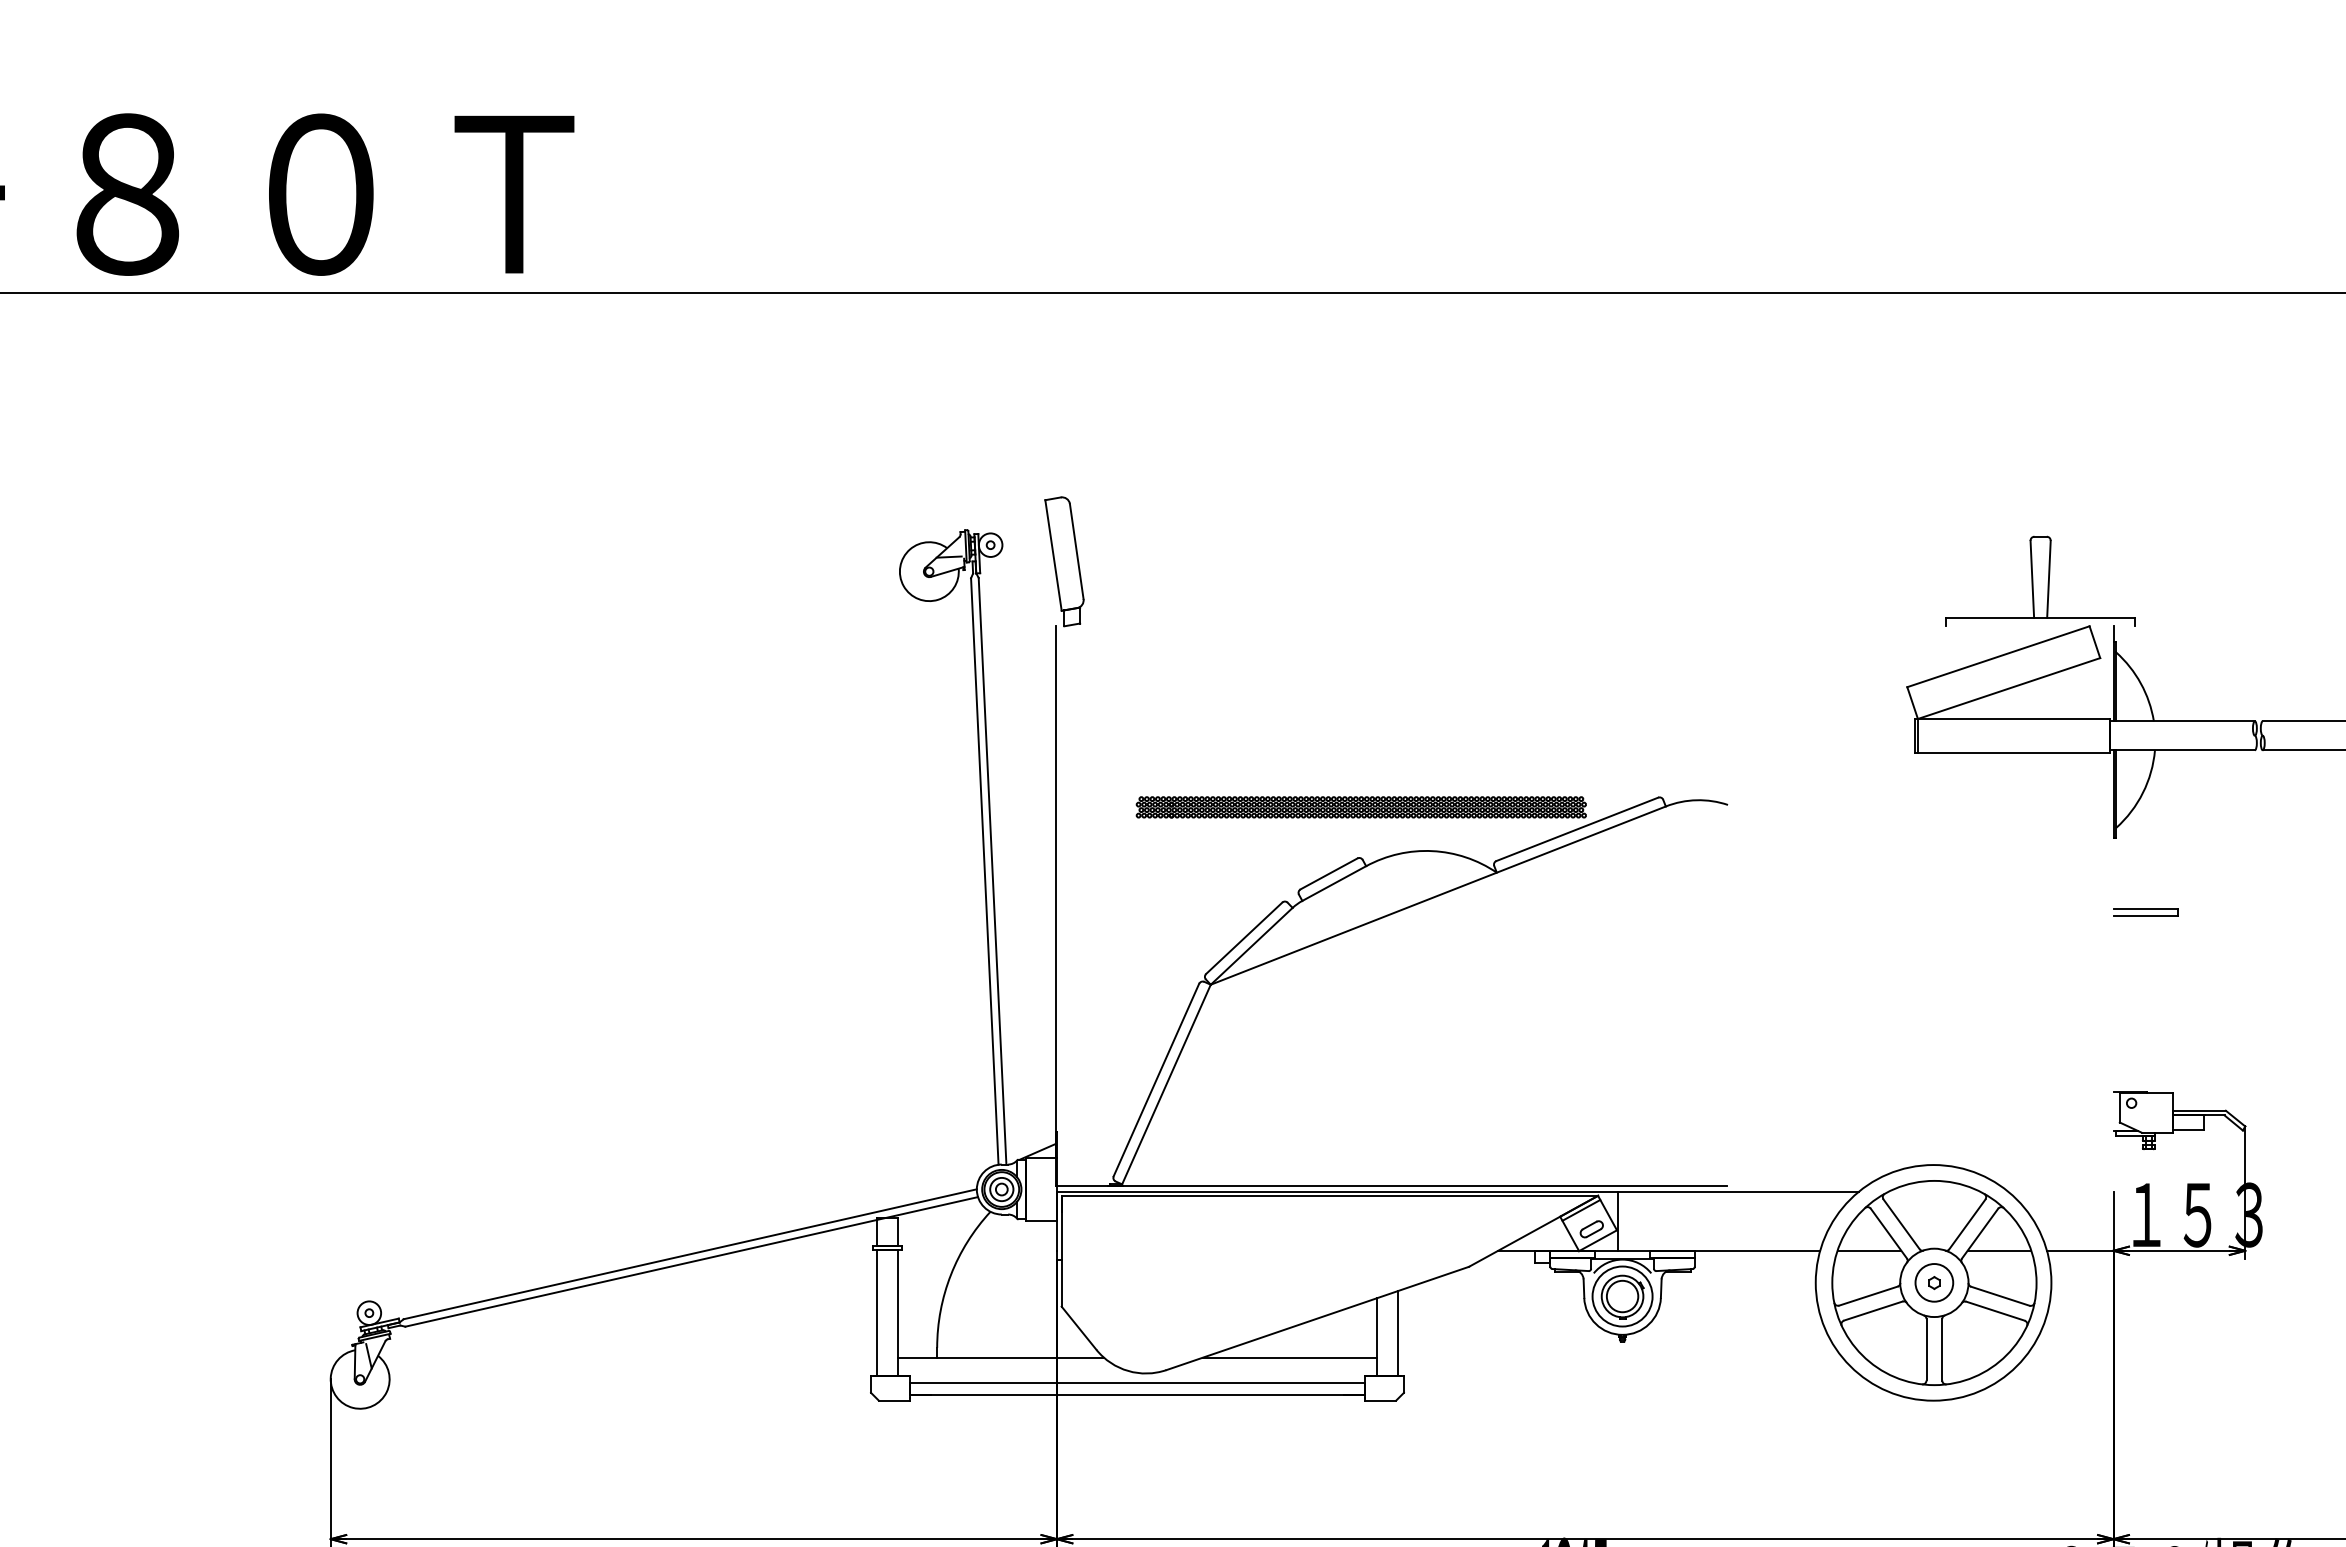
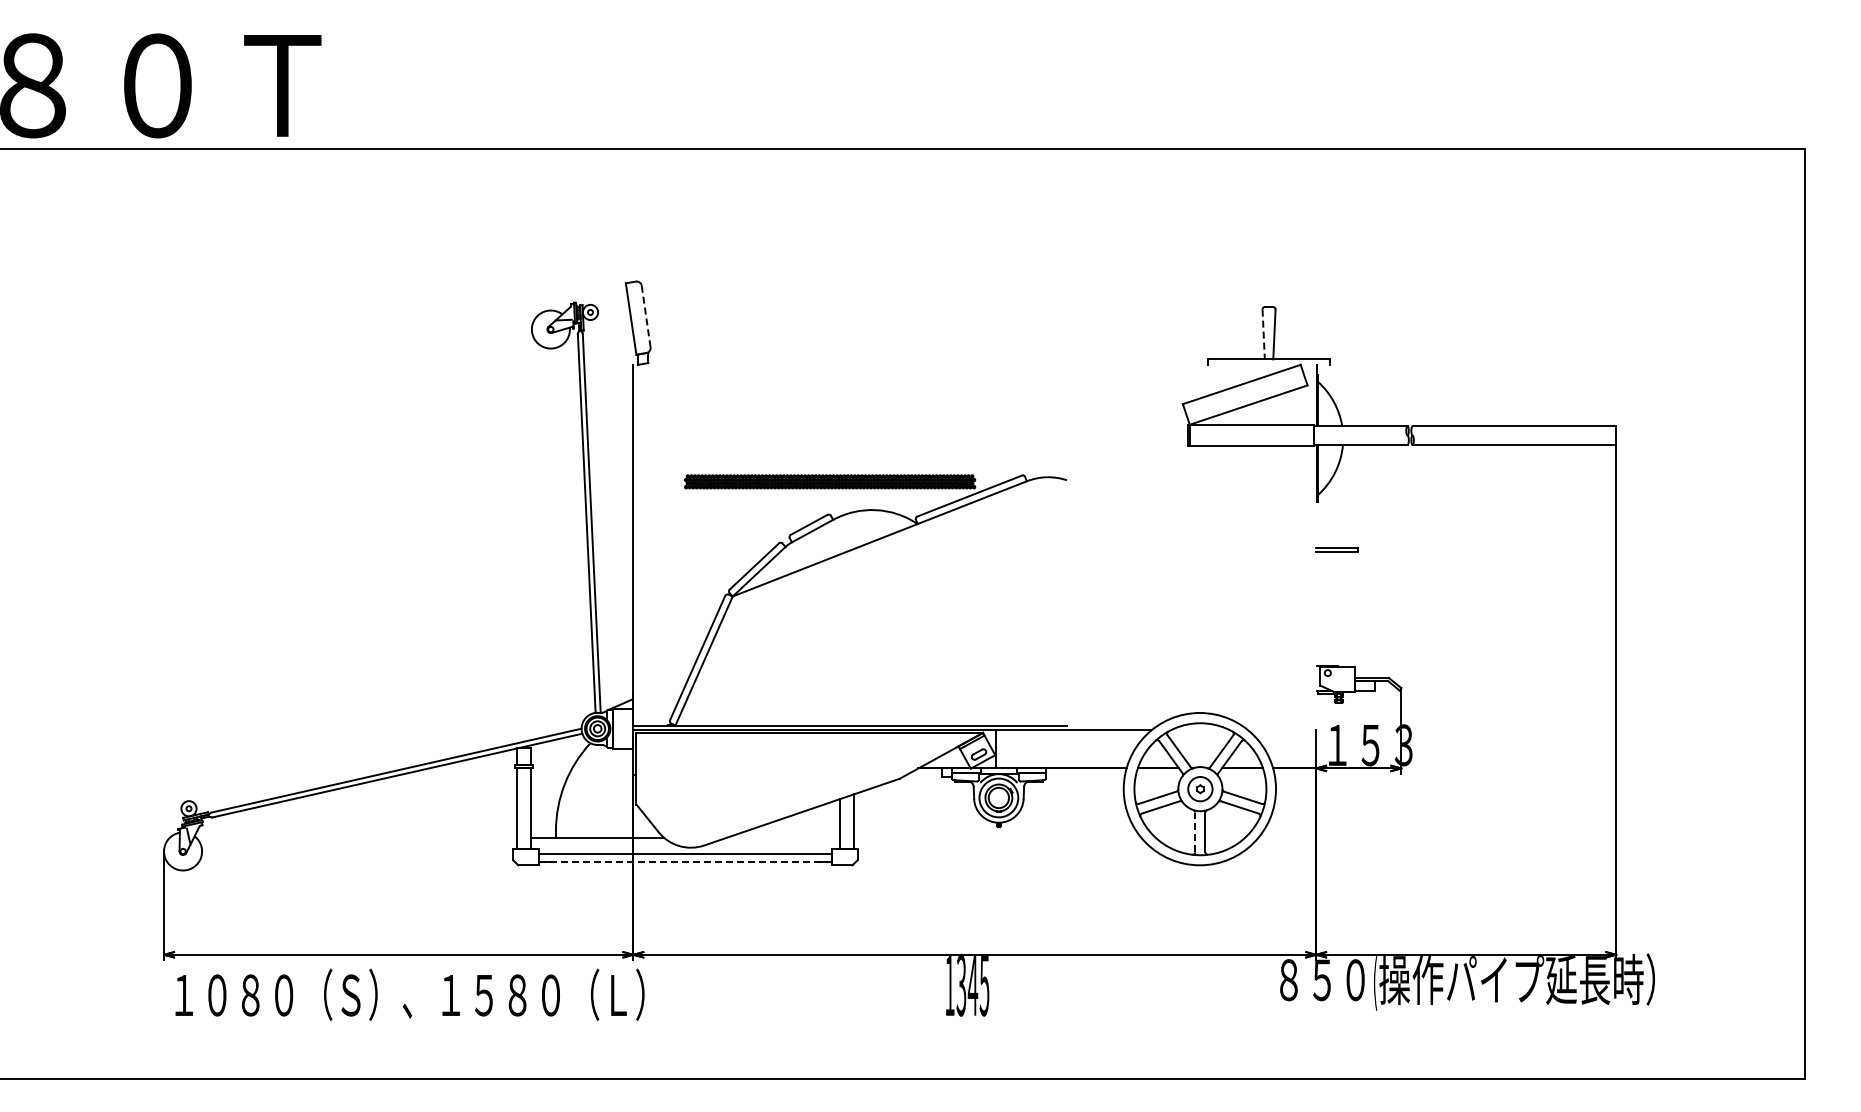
line: (1077, 549) -> (646, 315), solid -> dashed
line: (2032, 579) -> (1263, 334), solid -> dashed
line: (1926, 1349) -> (1195, 832), solid -> dashed
line: (1289, 1357) -> (783, 837), removed
line: (1137, 1394) -> (685, 861), solid -> dashed

